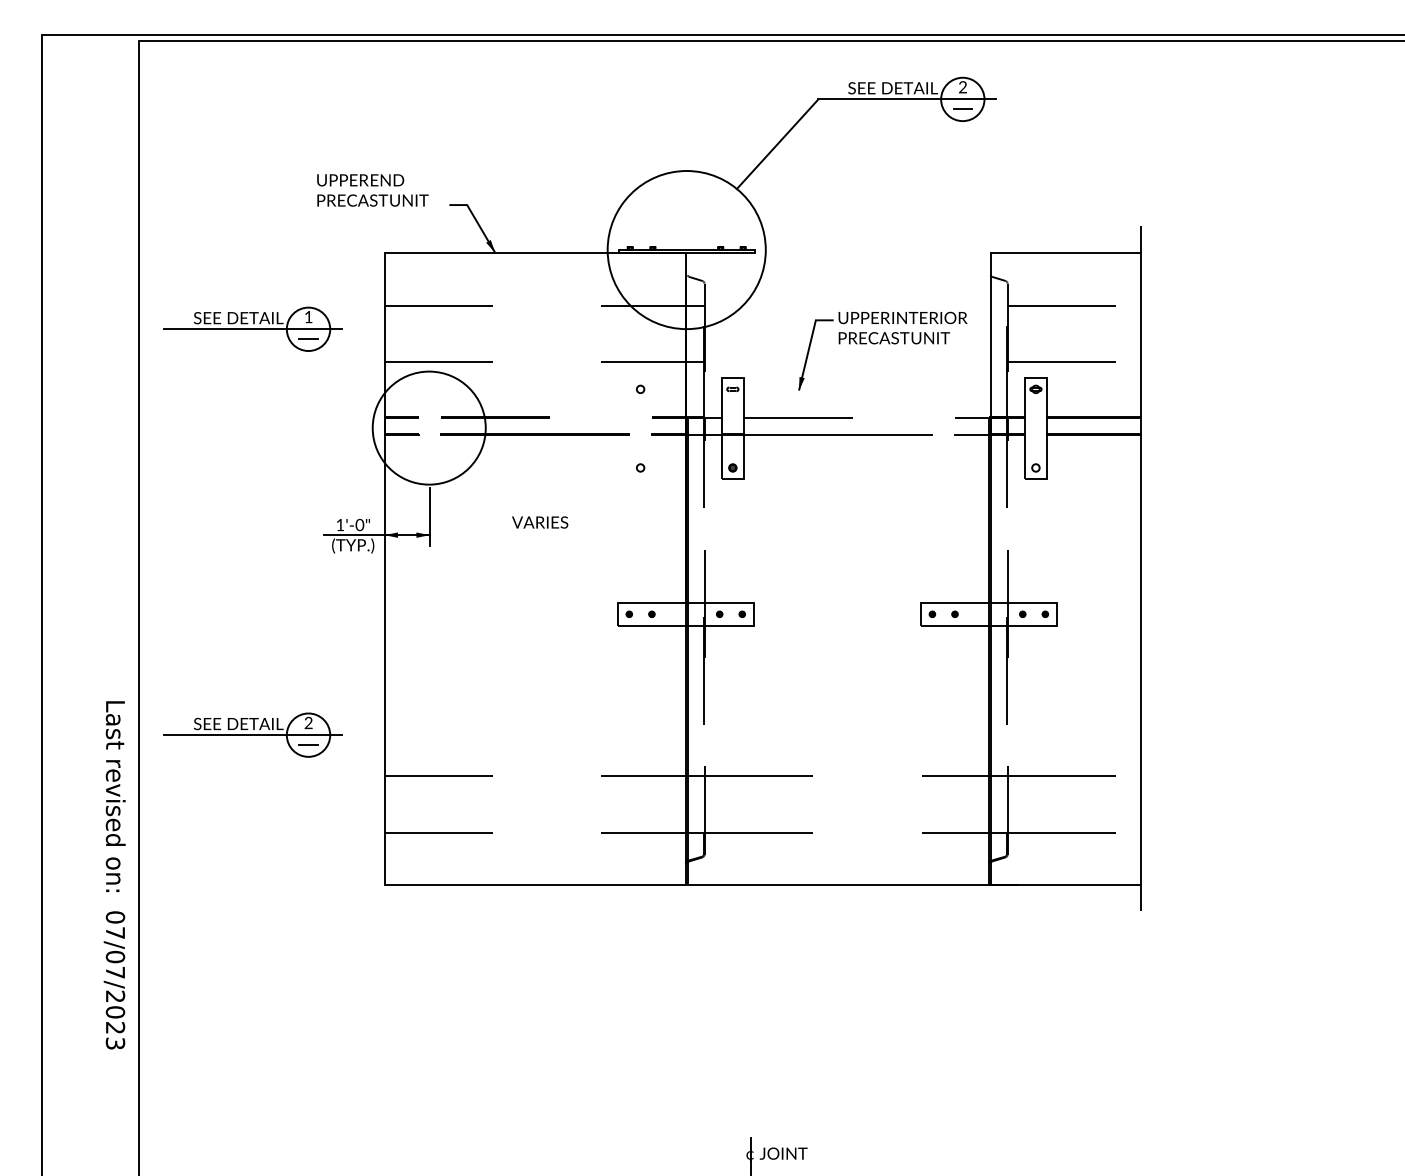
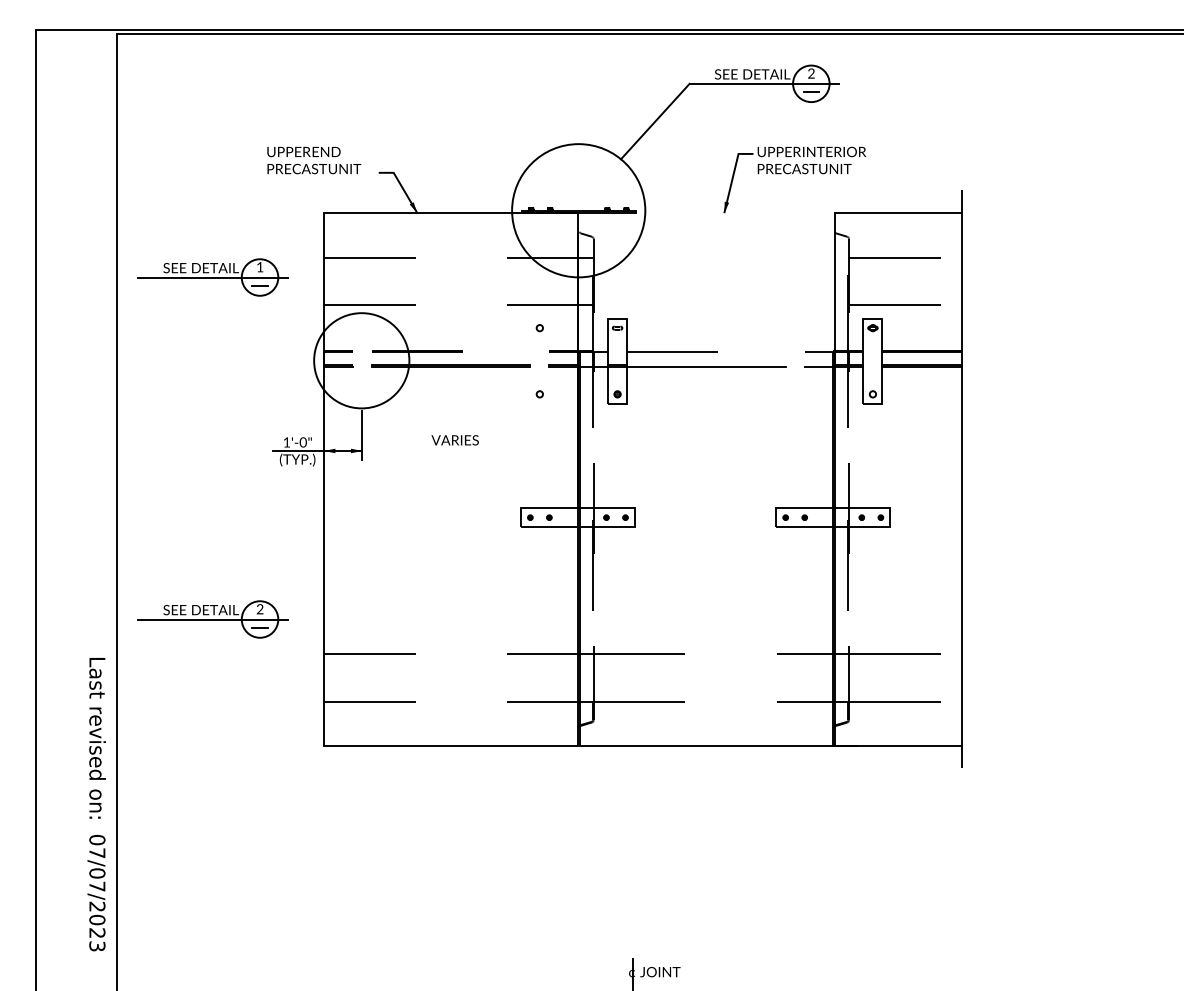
part: (882, 350) -> (794, 179), moved
text: (114, 875) -> (96, 804), moved

